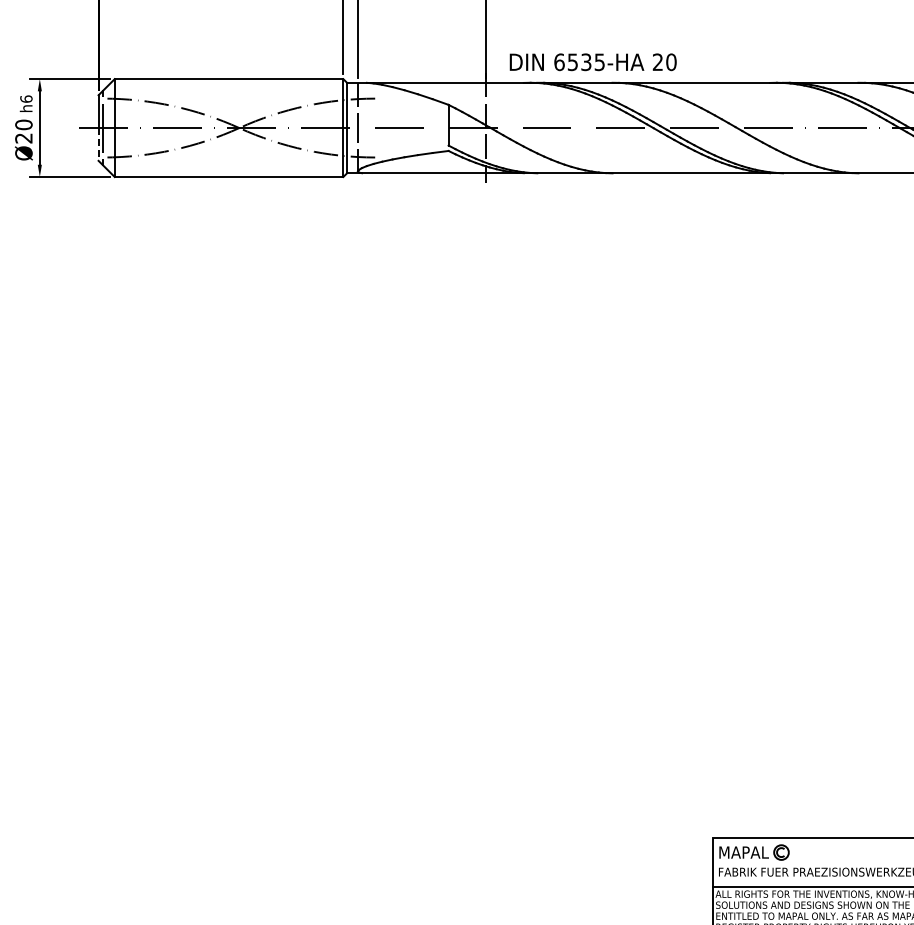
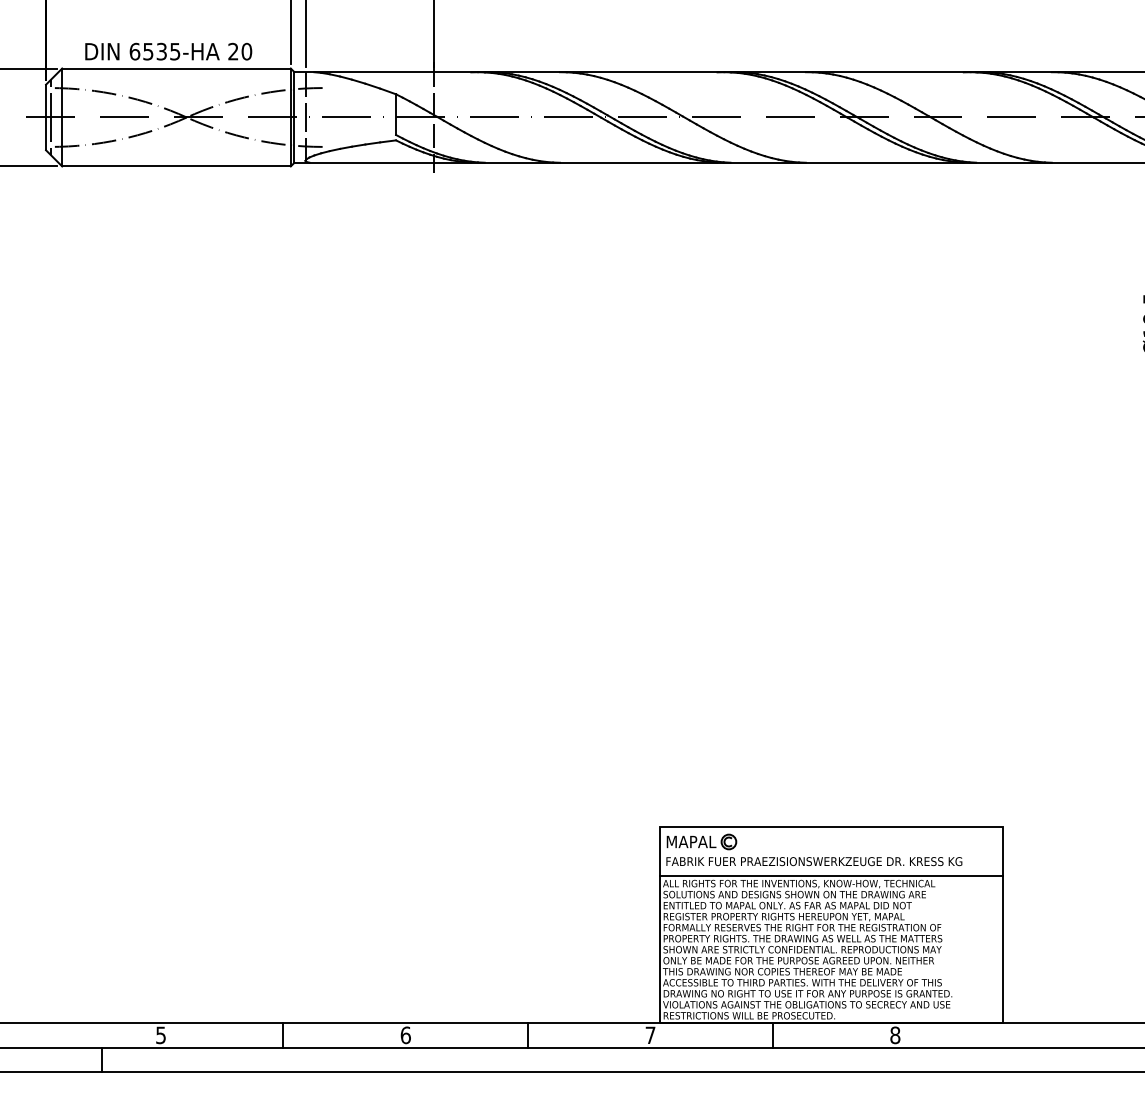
text: (593, 62) -> (168, 51), moved
line: (99, 145) -> (46, 134), dashed -> solid

